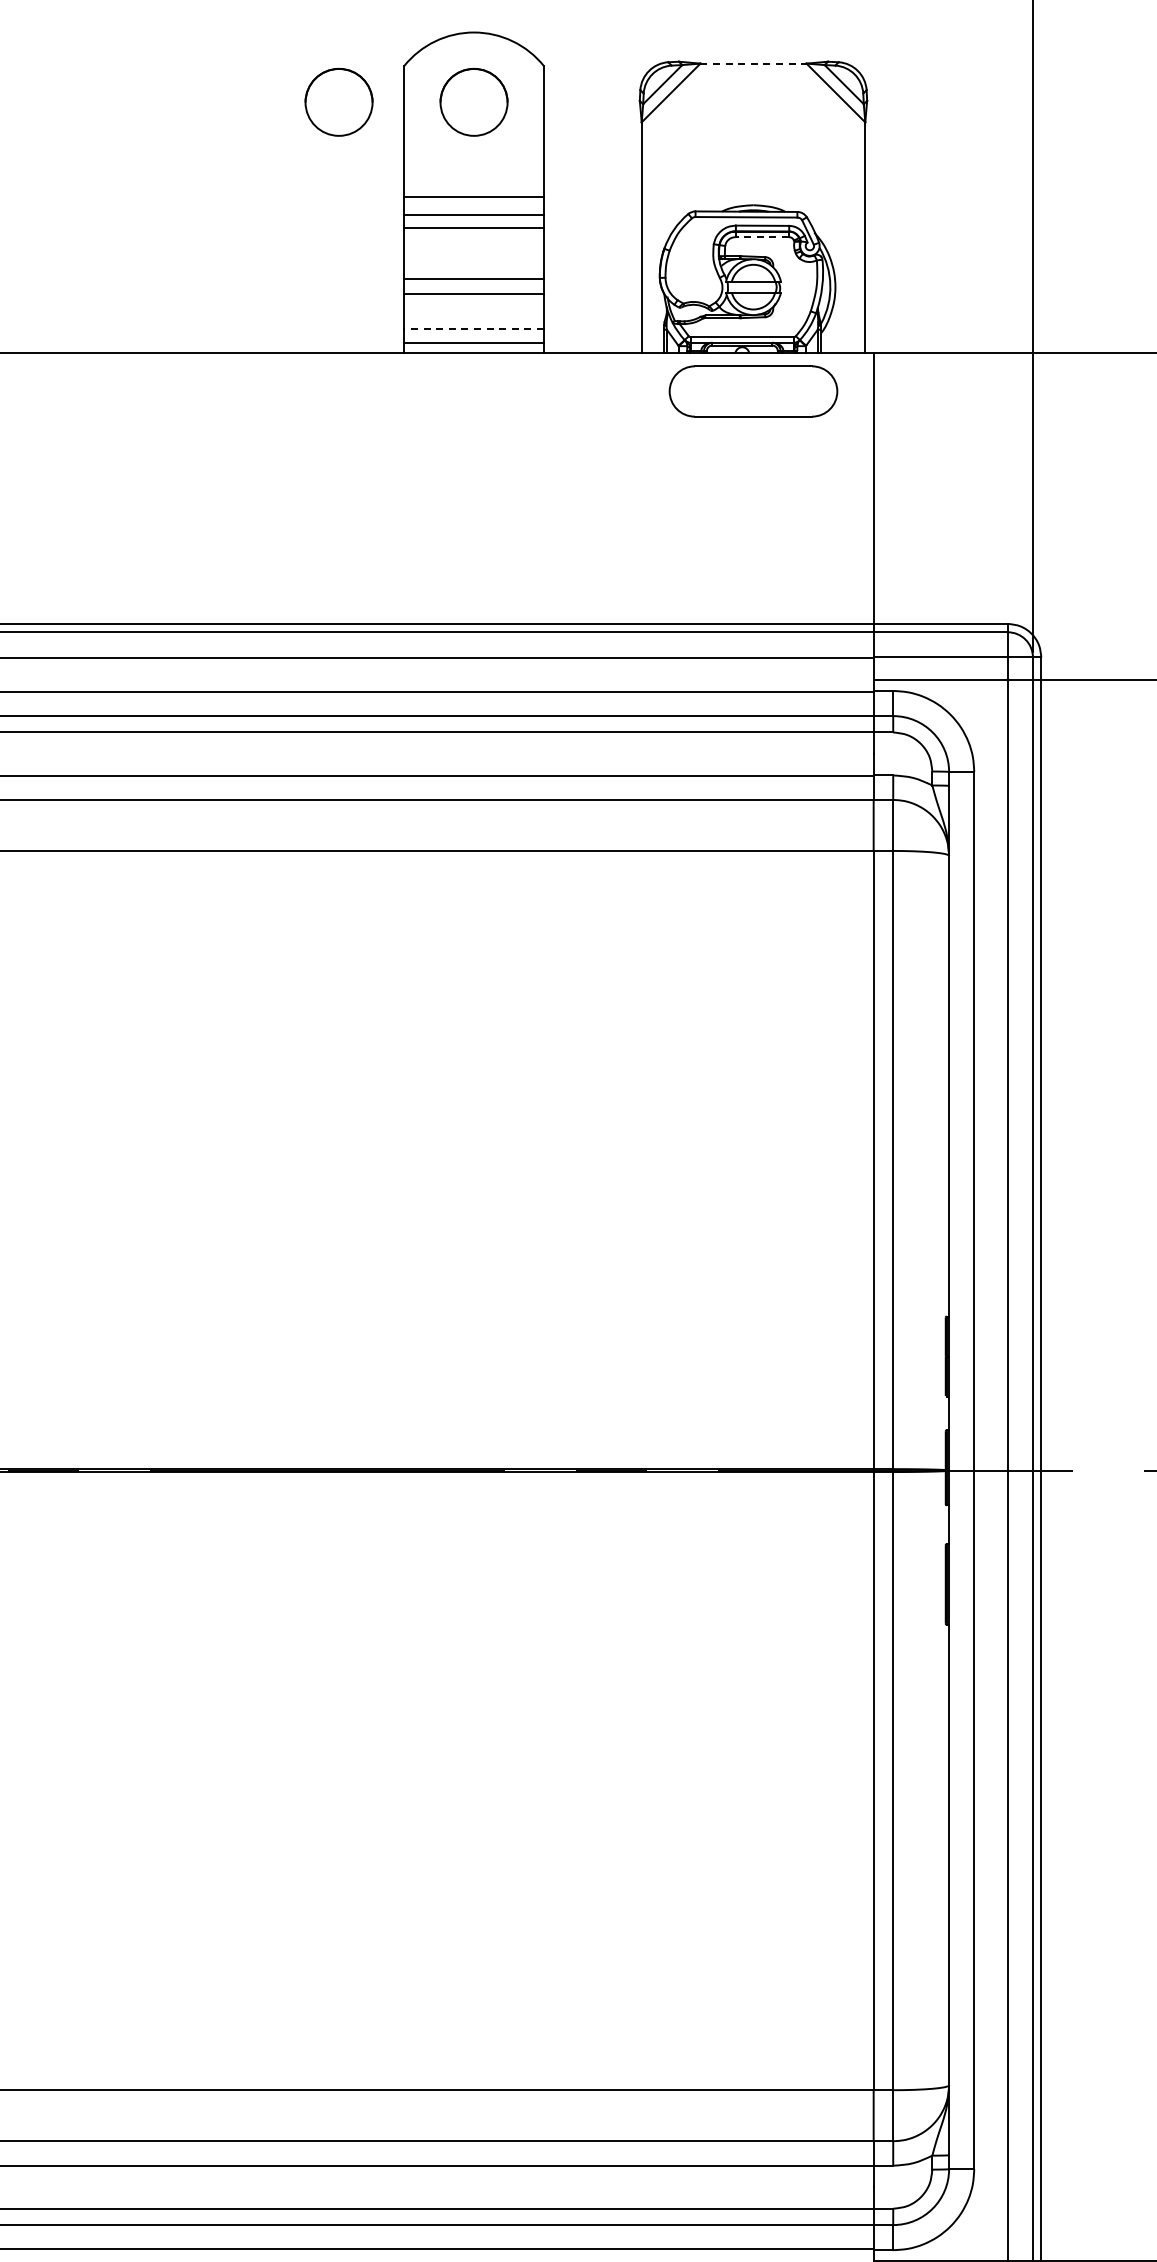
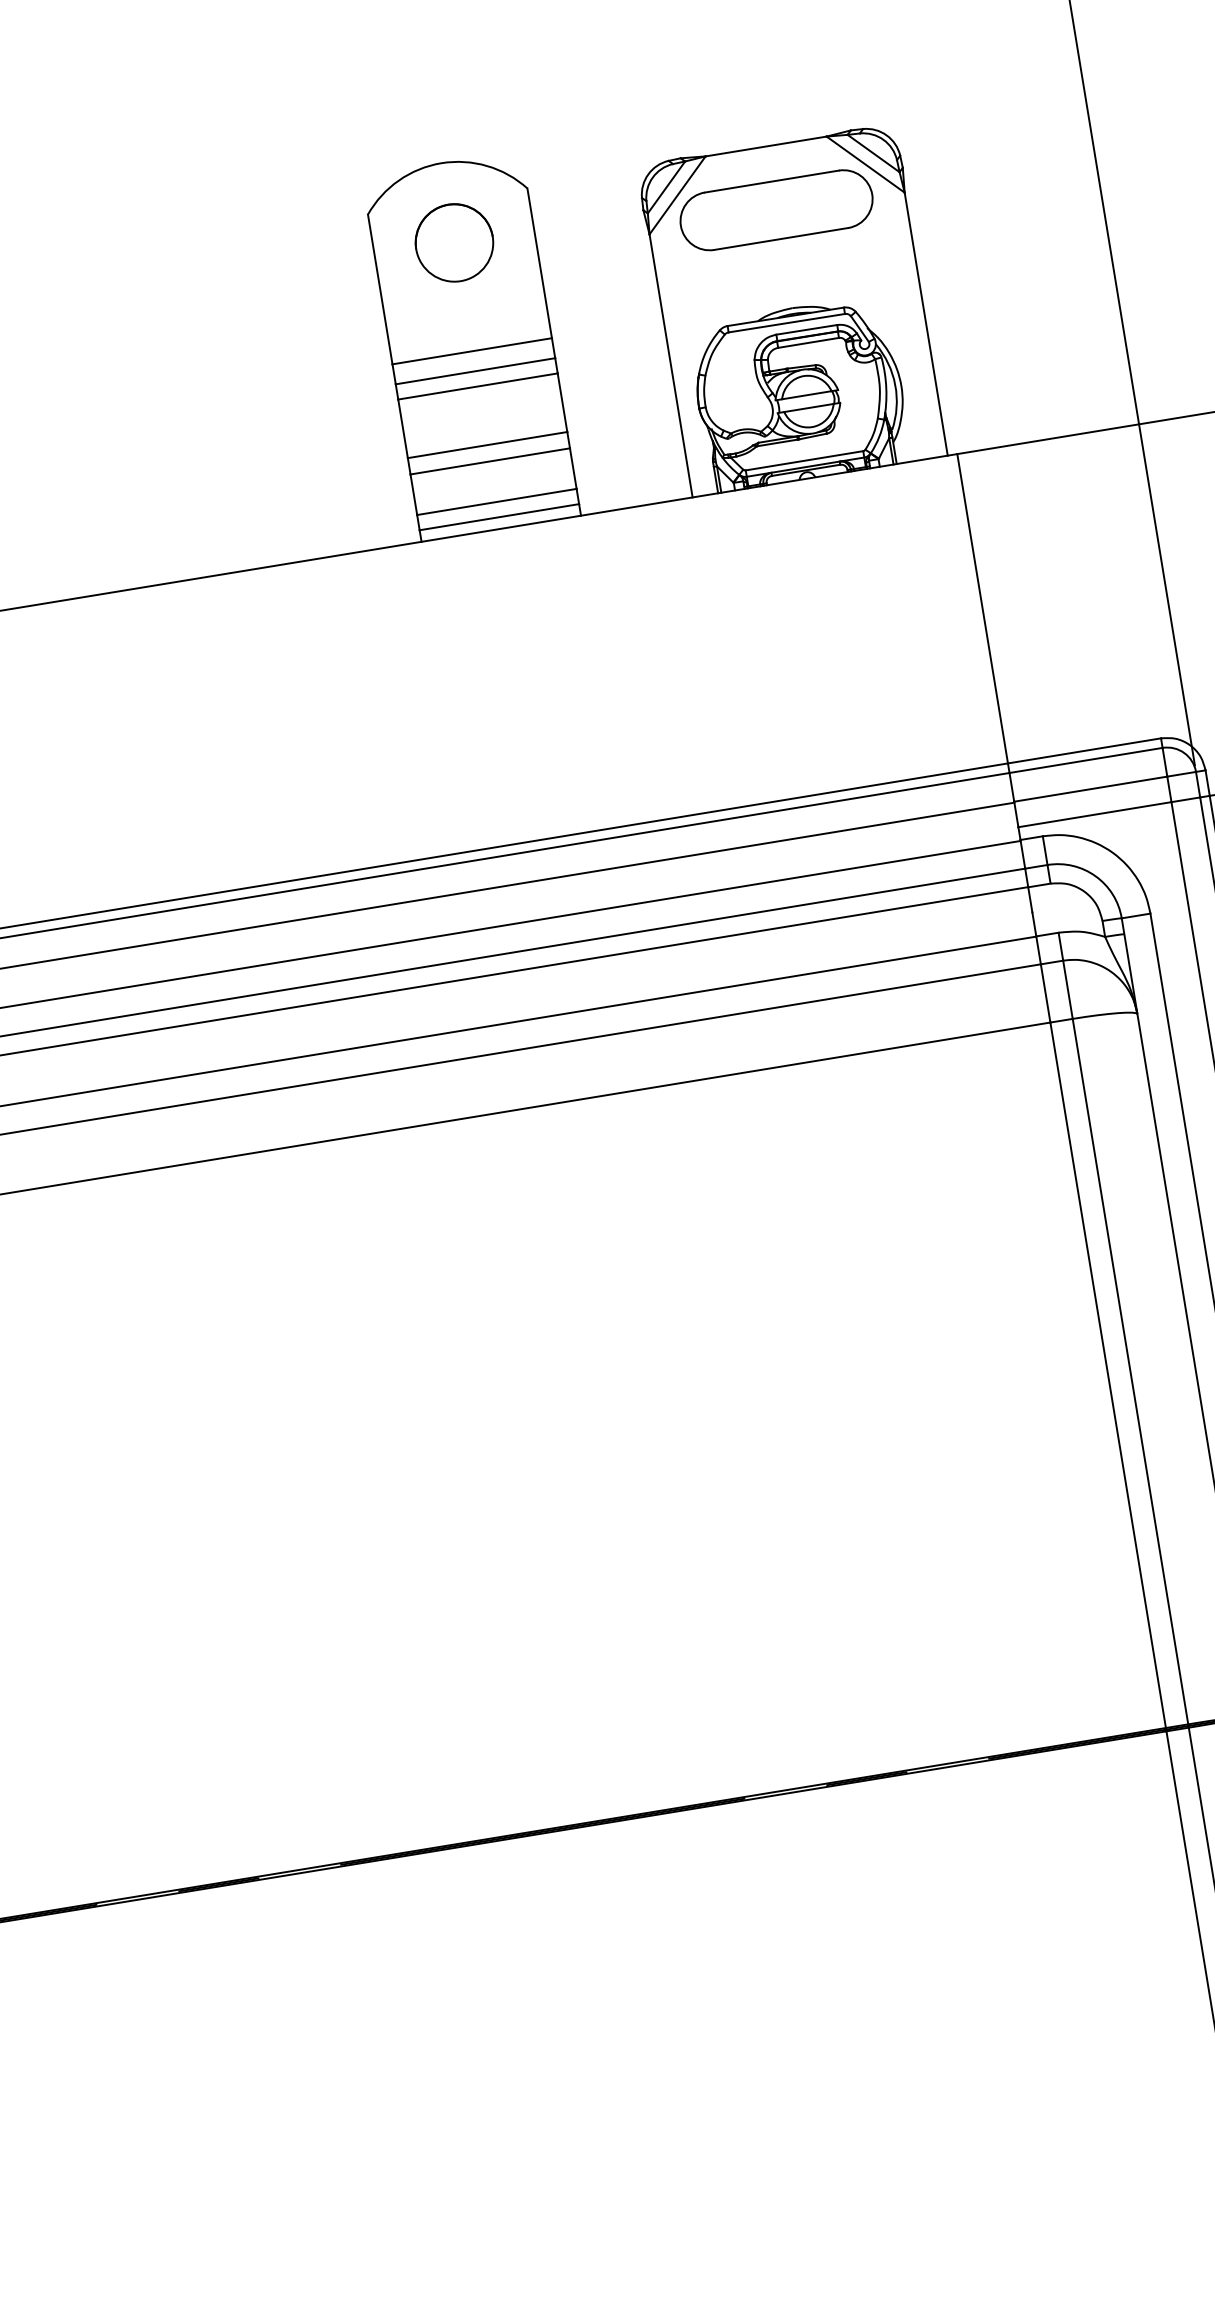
line: (754, 63) -> (767, 146), dashed -> solid
circle: (338, 101) -> (299, 267), removed
line: (762, 237) -> (808, 343), dashed -> solid
line: (474, 329) -> (497, 502), dashed -> solid
part: (753, 391) -> (776, 210), moved

